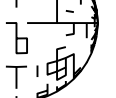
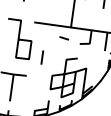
curve: (69, 11) -> (63, 38), moved
line: (37, 70) -> (42, 56), moved

